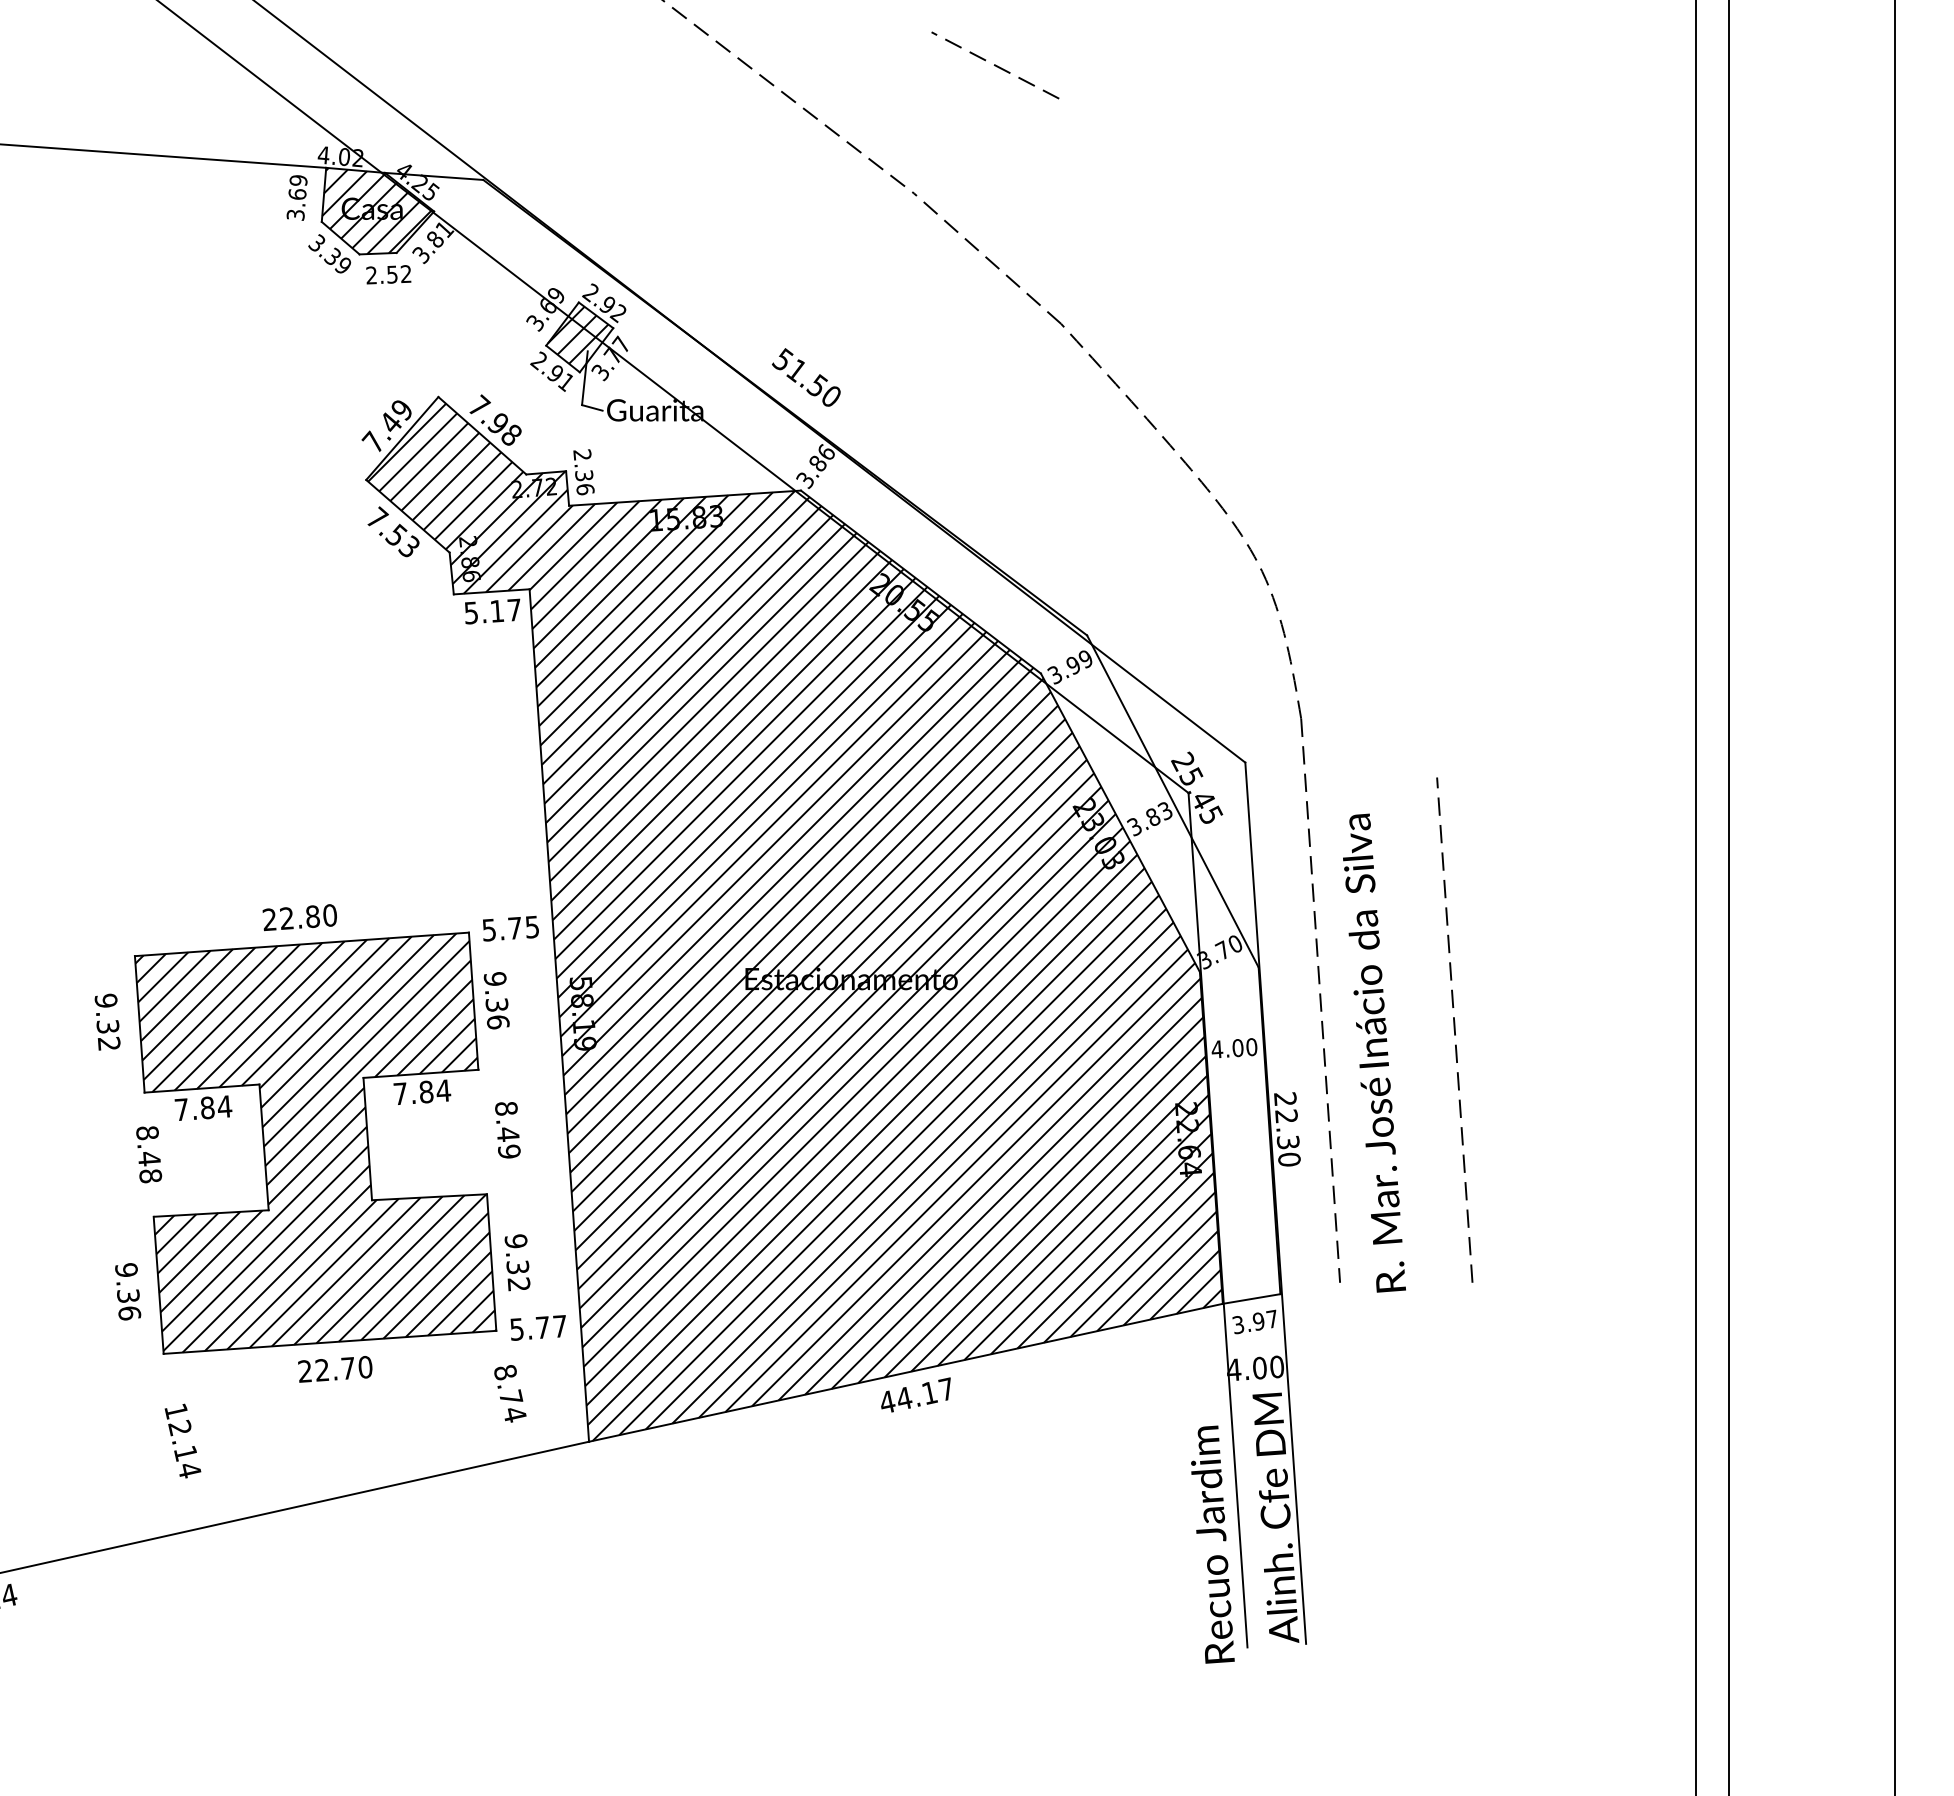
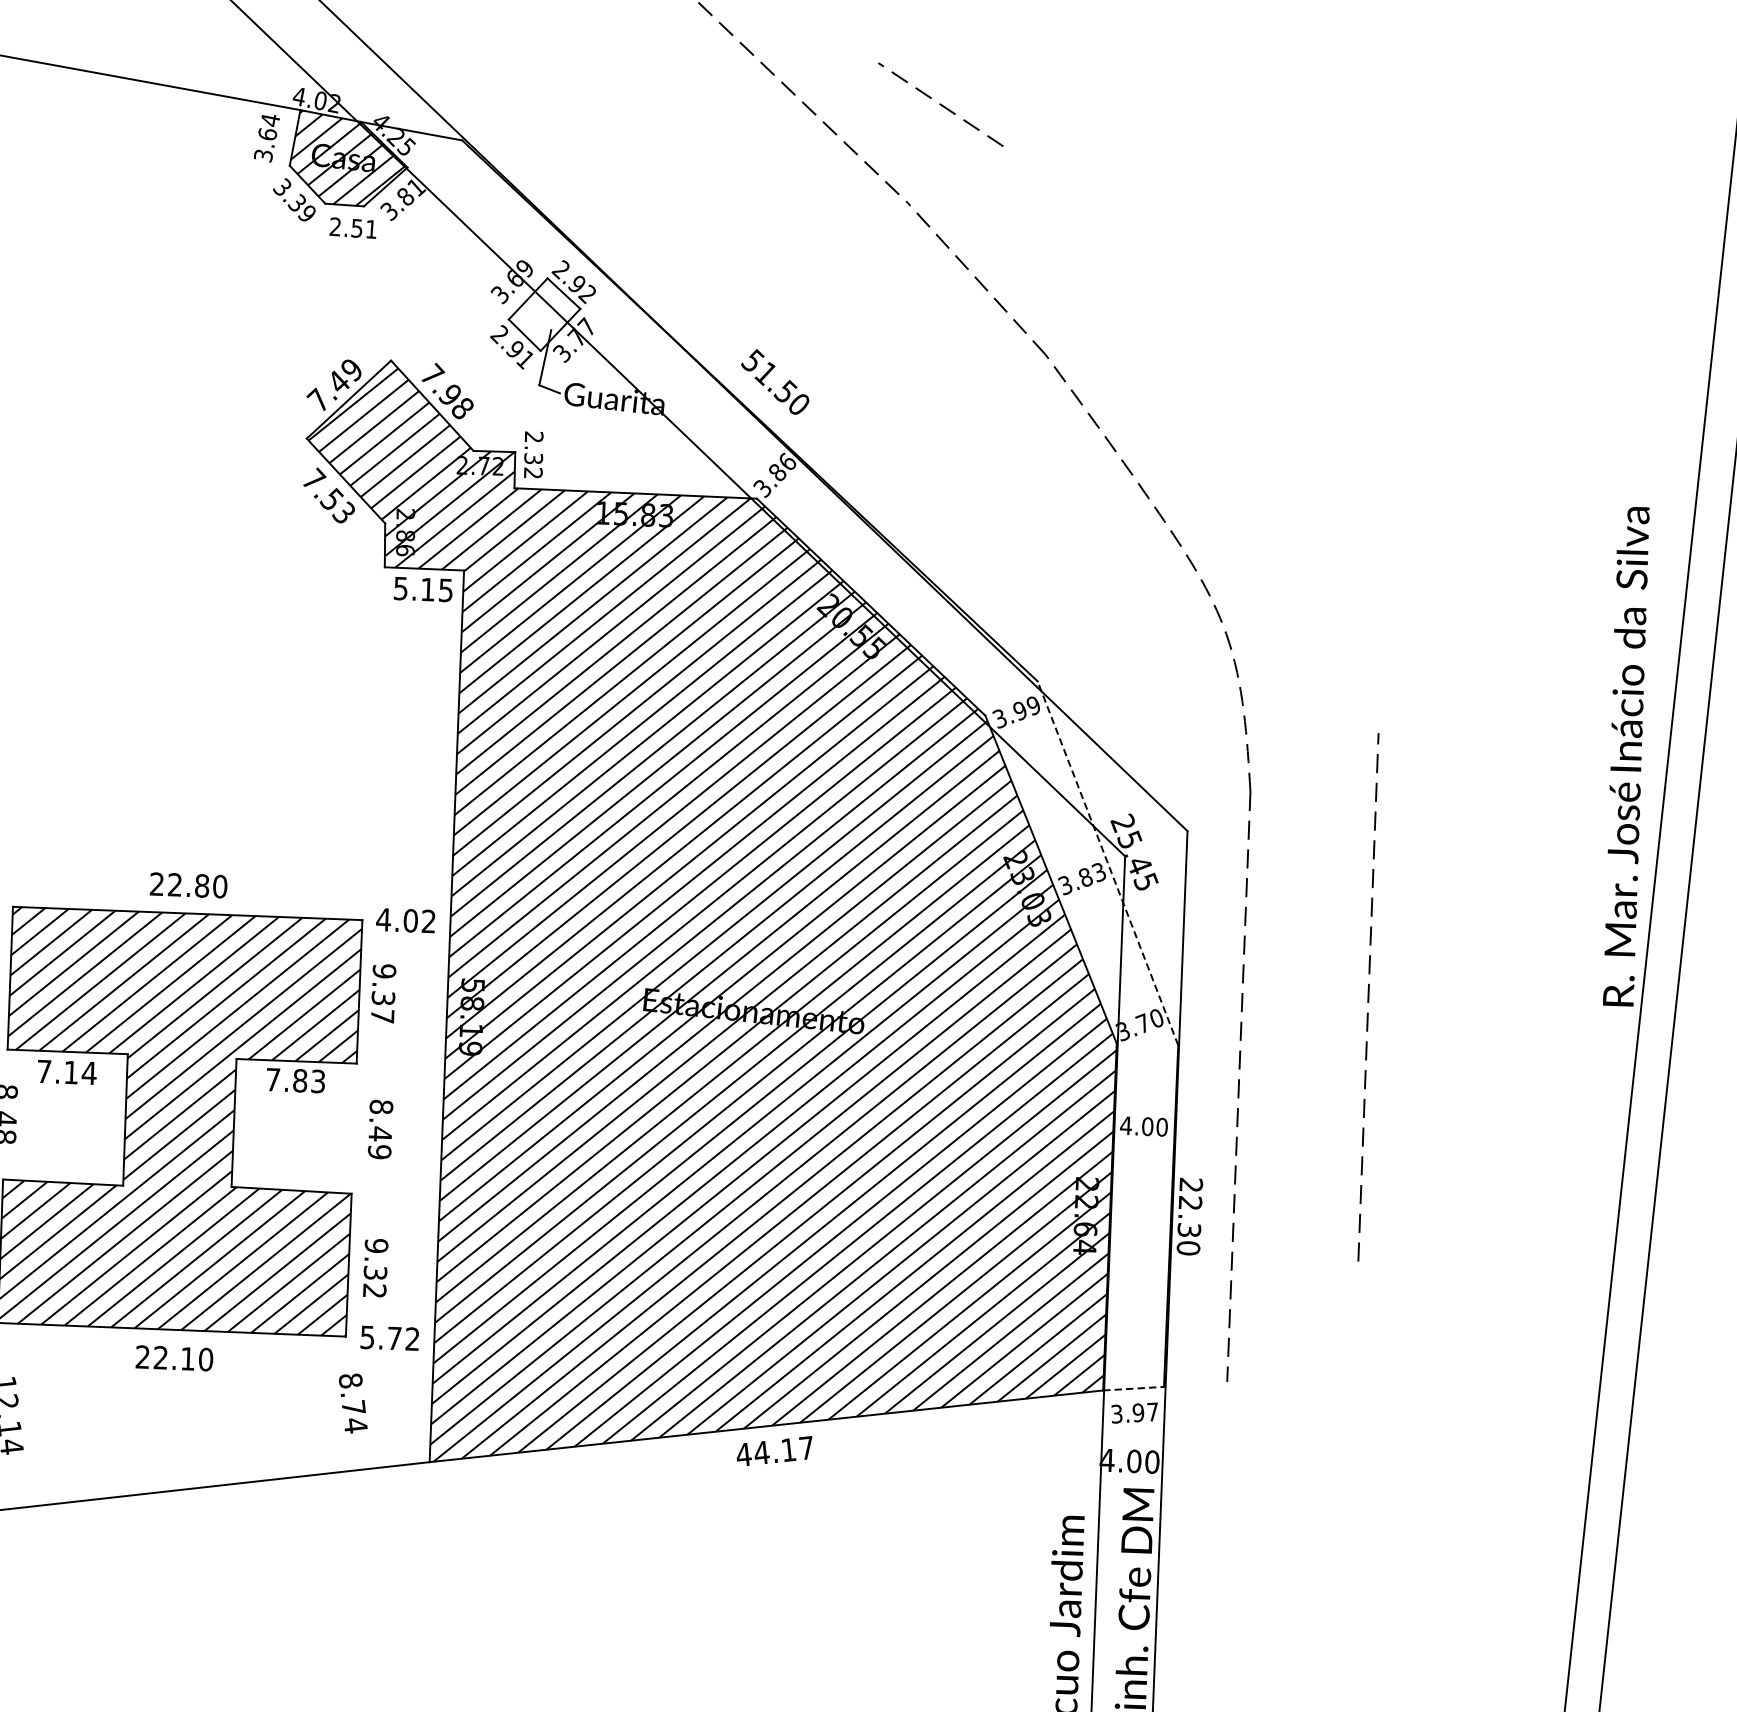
line: (995, 65) -> (941, 104), moved
text: (298, 180) -> (270, 120), 3.69 -> 3.64
text: (405, 273) -> (370, 228), 2.52 -> 2.51
hatch: (578, 334) -> (543, 311), removed
text: (585, 489) -> (533, 473), 2.36 -> 2.32
text: (513, 609) -> (445, 589), 5.17 -> 5.15
line: (1172, 801) -> (1107, 863), solid -> dashed
text: (510, 928) -> (405, 920), 5.75 -> 4.02
text: (498, 1022) -> (382, 1016), 9.36 -> 9.37
line: (1454, 1029) -> (1368, 996), moved
text: (1374, 1052) -> (1627, 755), moved
text: (443, 1090) -> (318, 1081), 7.84 -> 7.83
text: (207, 1107) -> (71, 1072), 7.84 -> 7.14
line: (1252, 1298) -> (1134, 1388), solid -> dashed
text: (559, 1326) -> (411, 1339), 5.77 -> 5.72
text: (348, 1368) -> (188, 1358), 22.70 -> 22.10

